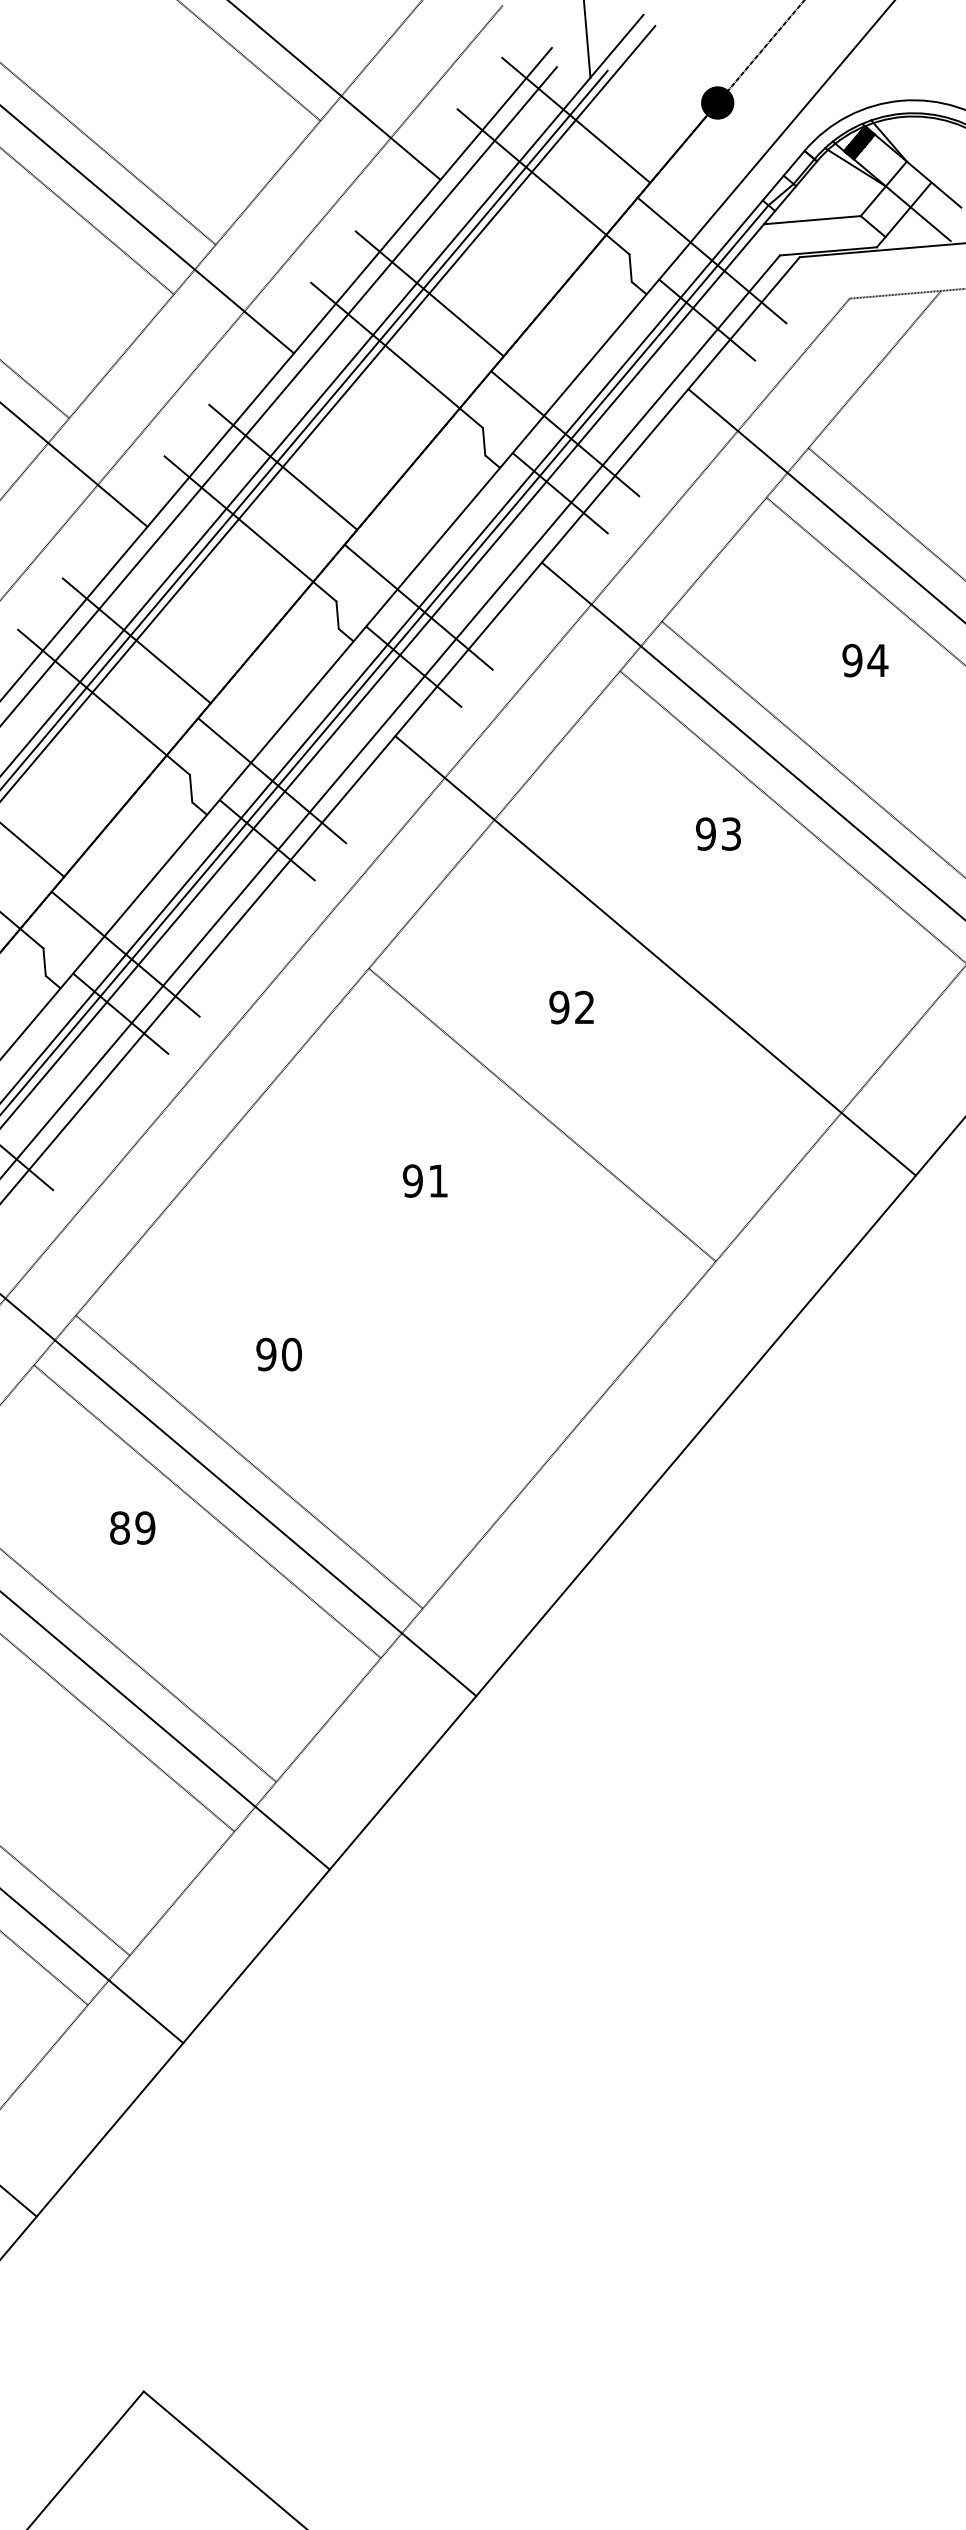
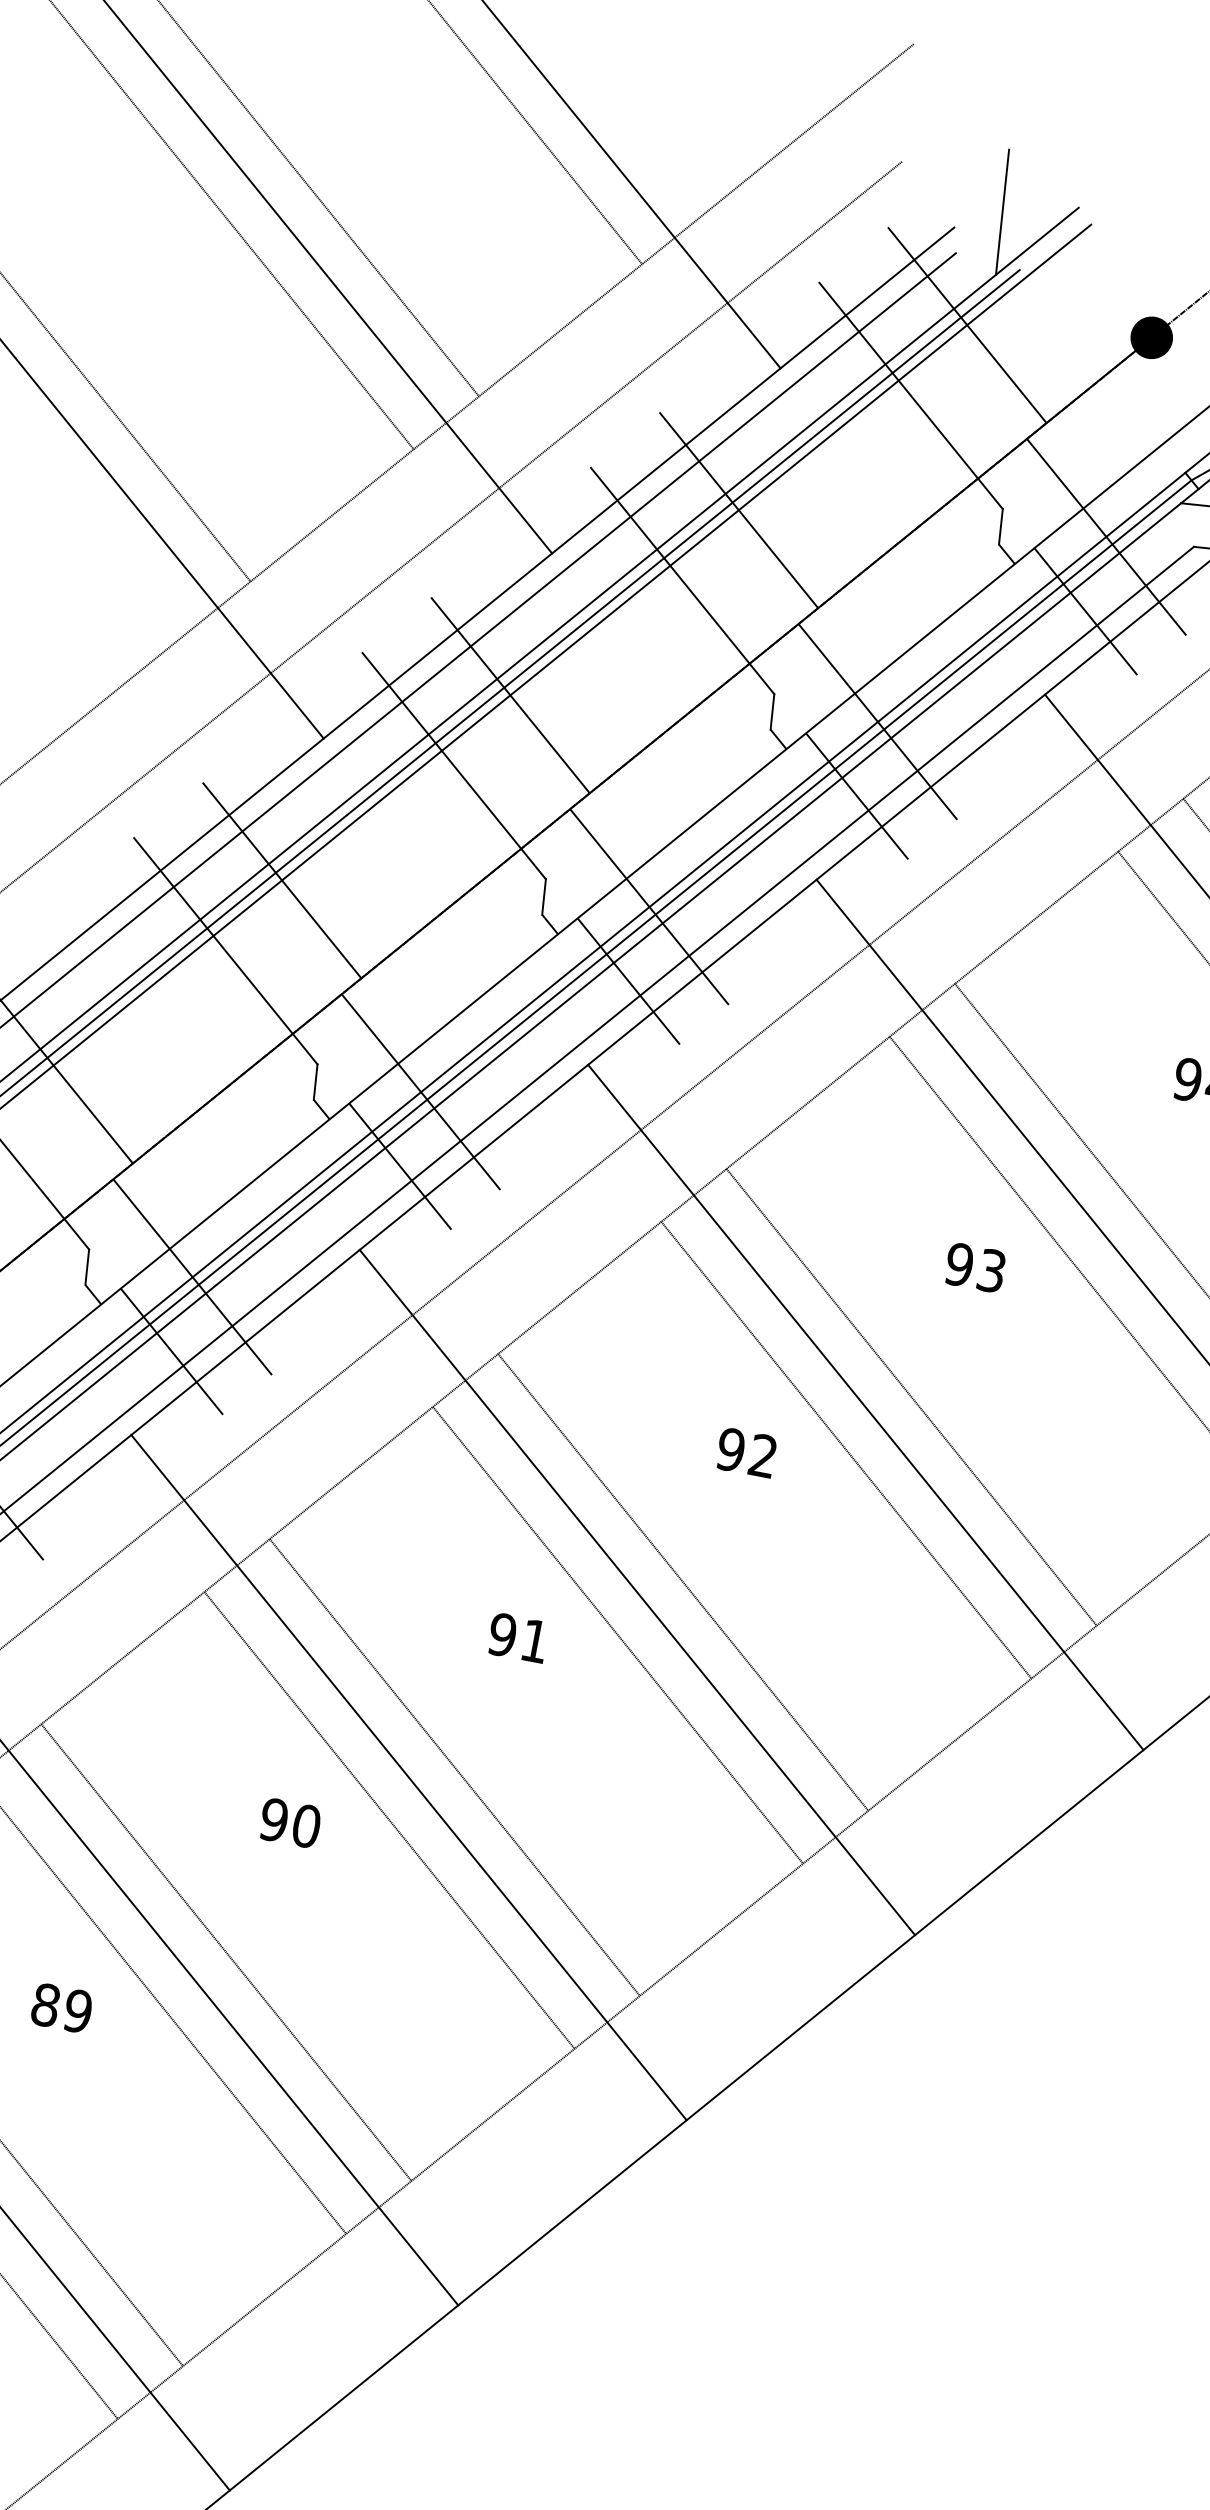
line: (688, 941) -> (911, 1397), added
line: (646, 990) -> (845, 1449), added
line: (508, 1129) -> (636, 1592), added
line: (500, 1164) -> (617, 1635), added
line: (395, 1288) -> (454, 1767), added
line: (362, 1302) -> (408, 1777), added
line: (353, 1337) -> (389, 1819), added

